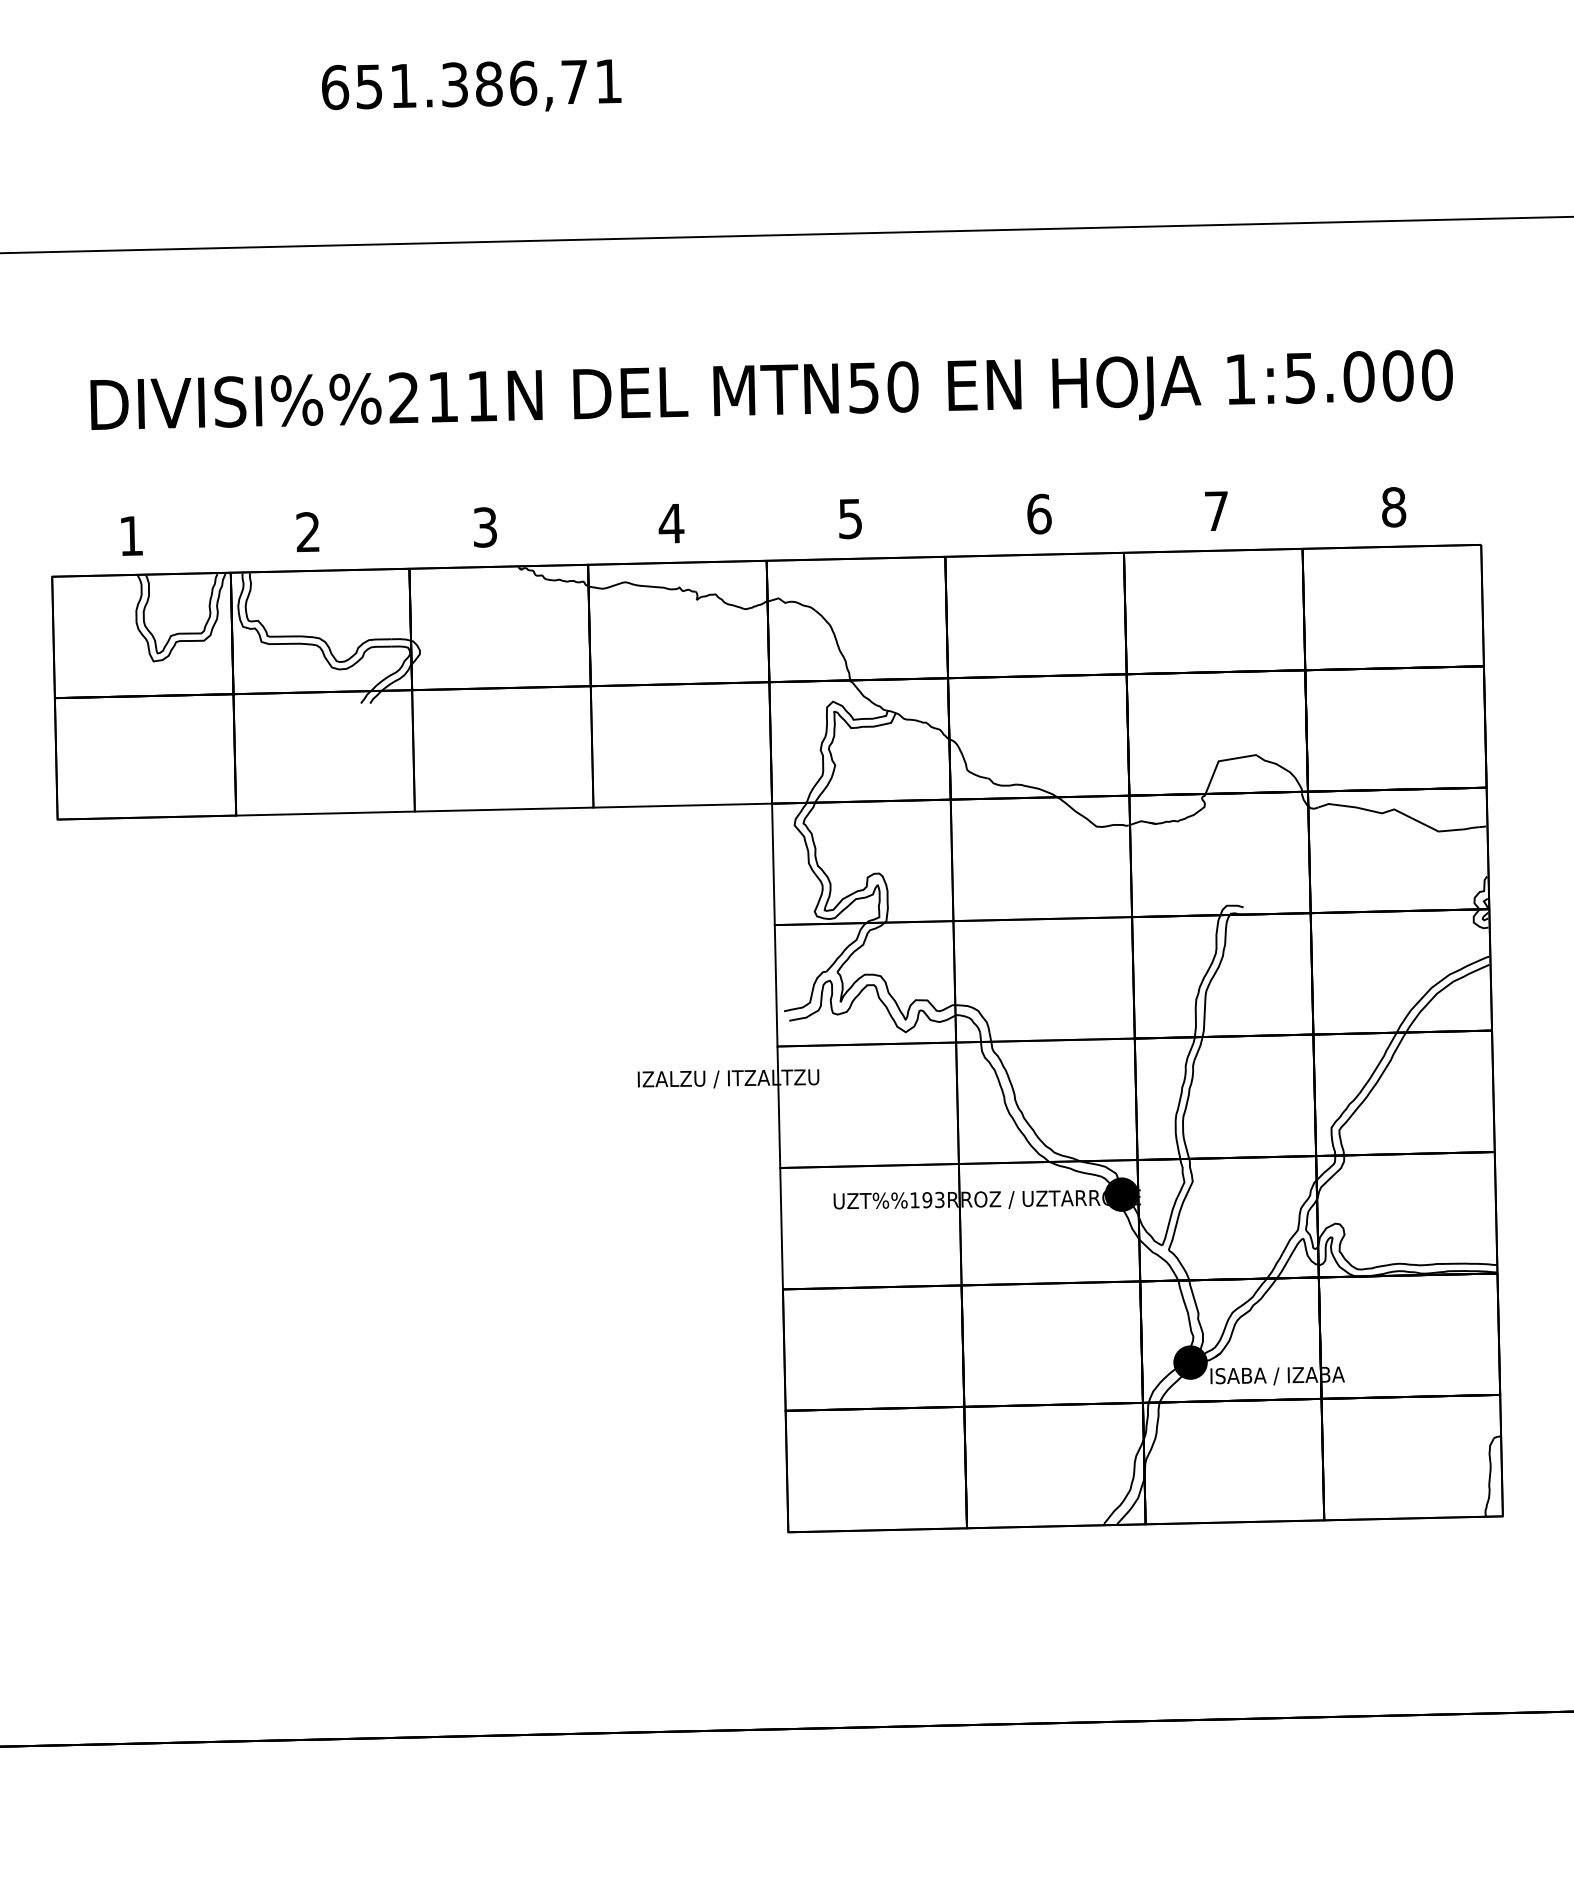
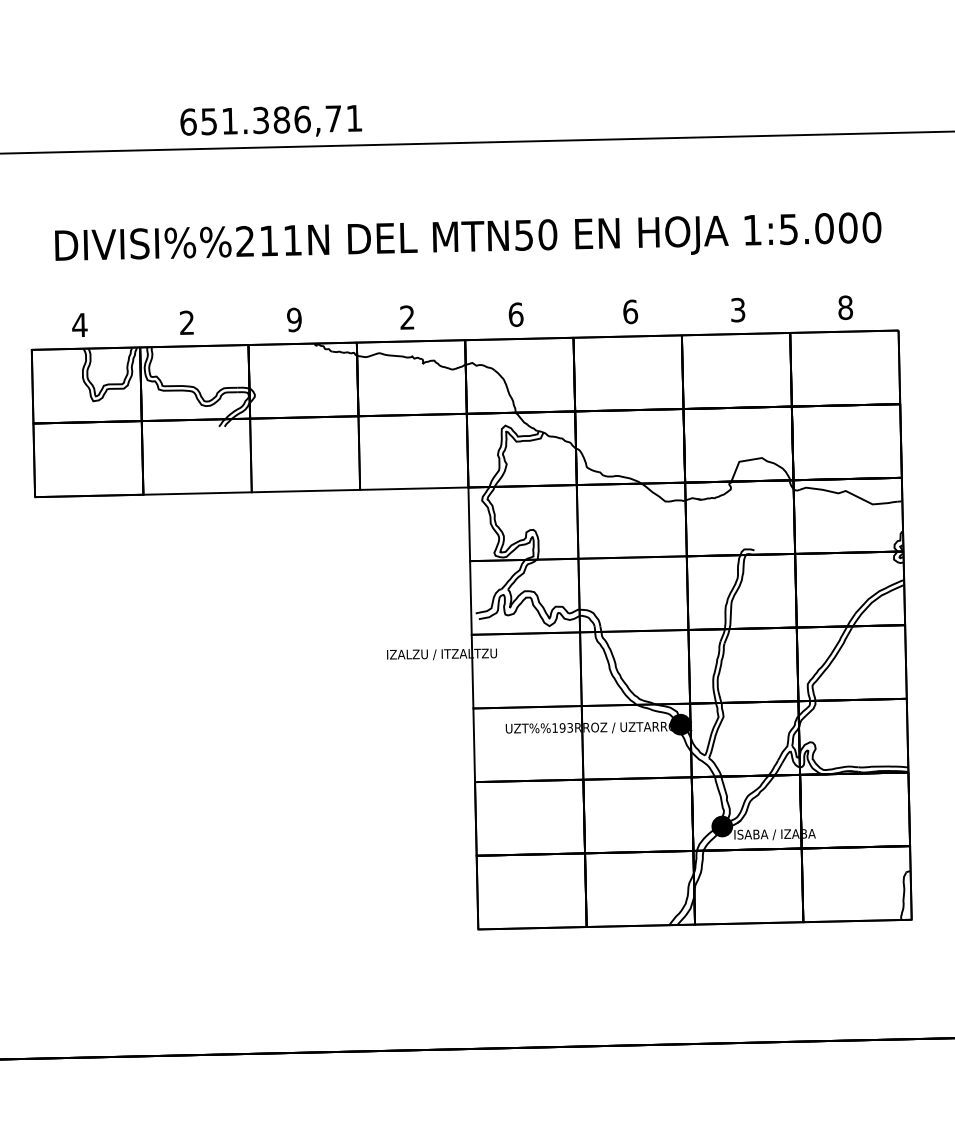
text: (472, 84) -> (271, 120), moved
text: (1217, 510) -> (738, 309), 7 -> 3
text: (849, 518) -> (515, 314), 5 -> 6
text: (671, 523) -> (407, 317), 4 -> 2
text: (485, 526) -> (294, 319), 3 -> 9
text: (130, 536) -> (79, 325), 1 -> 4

